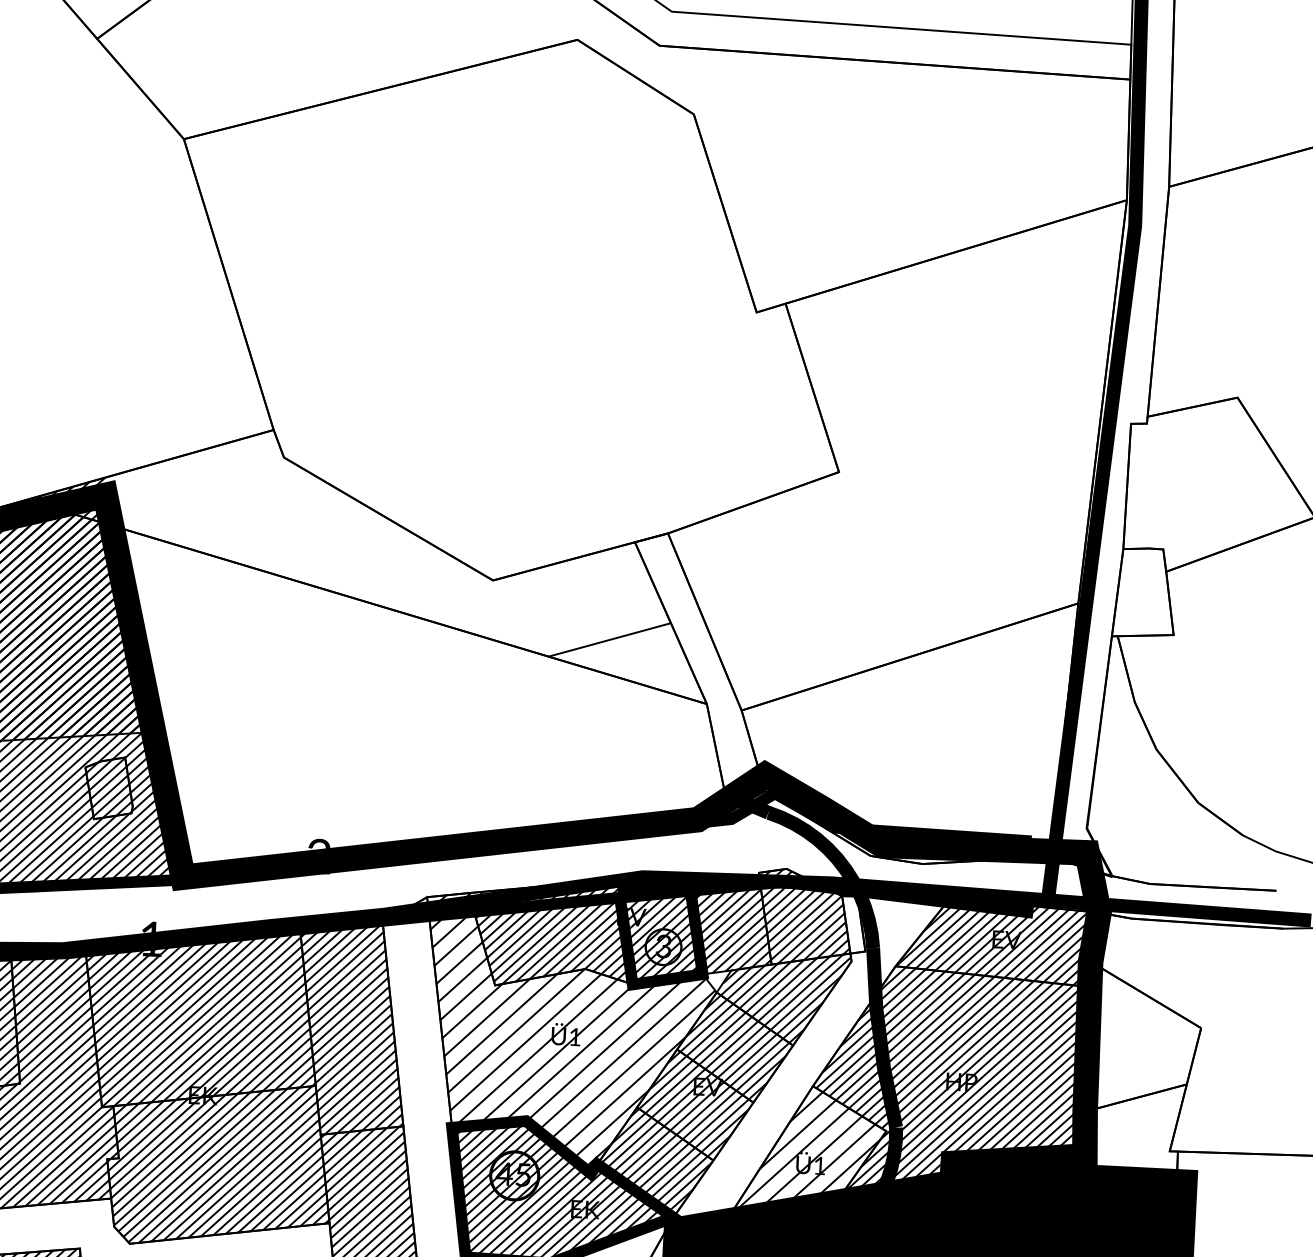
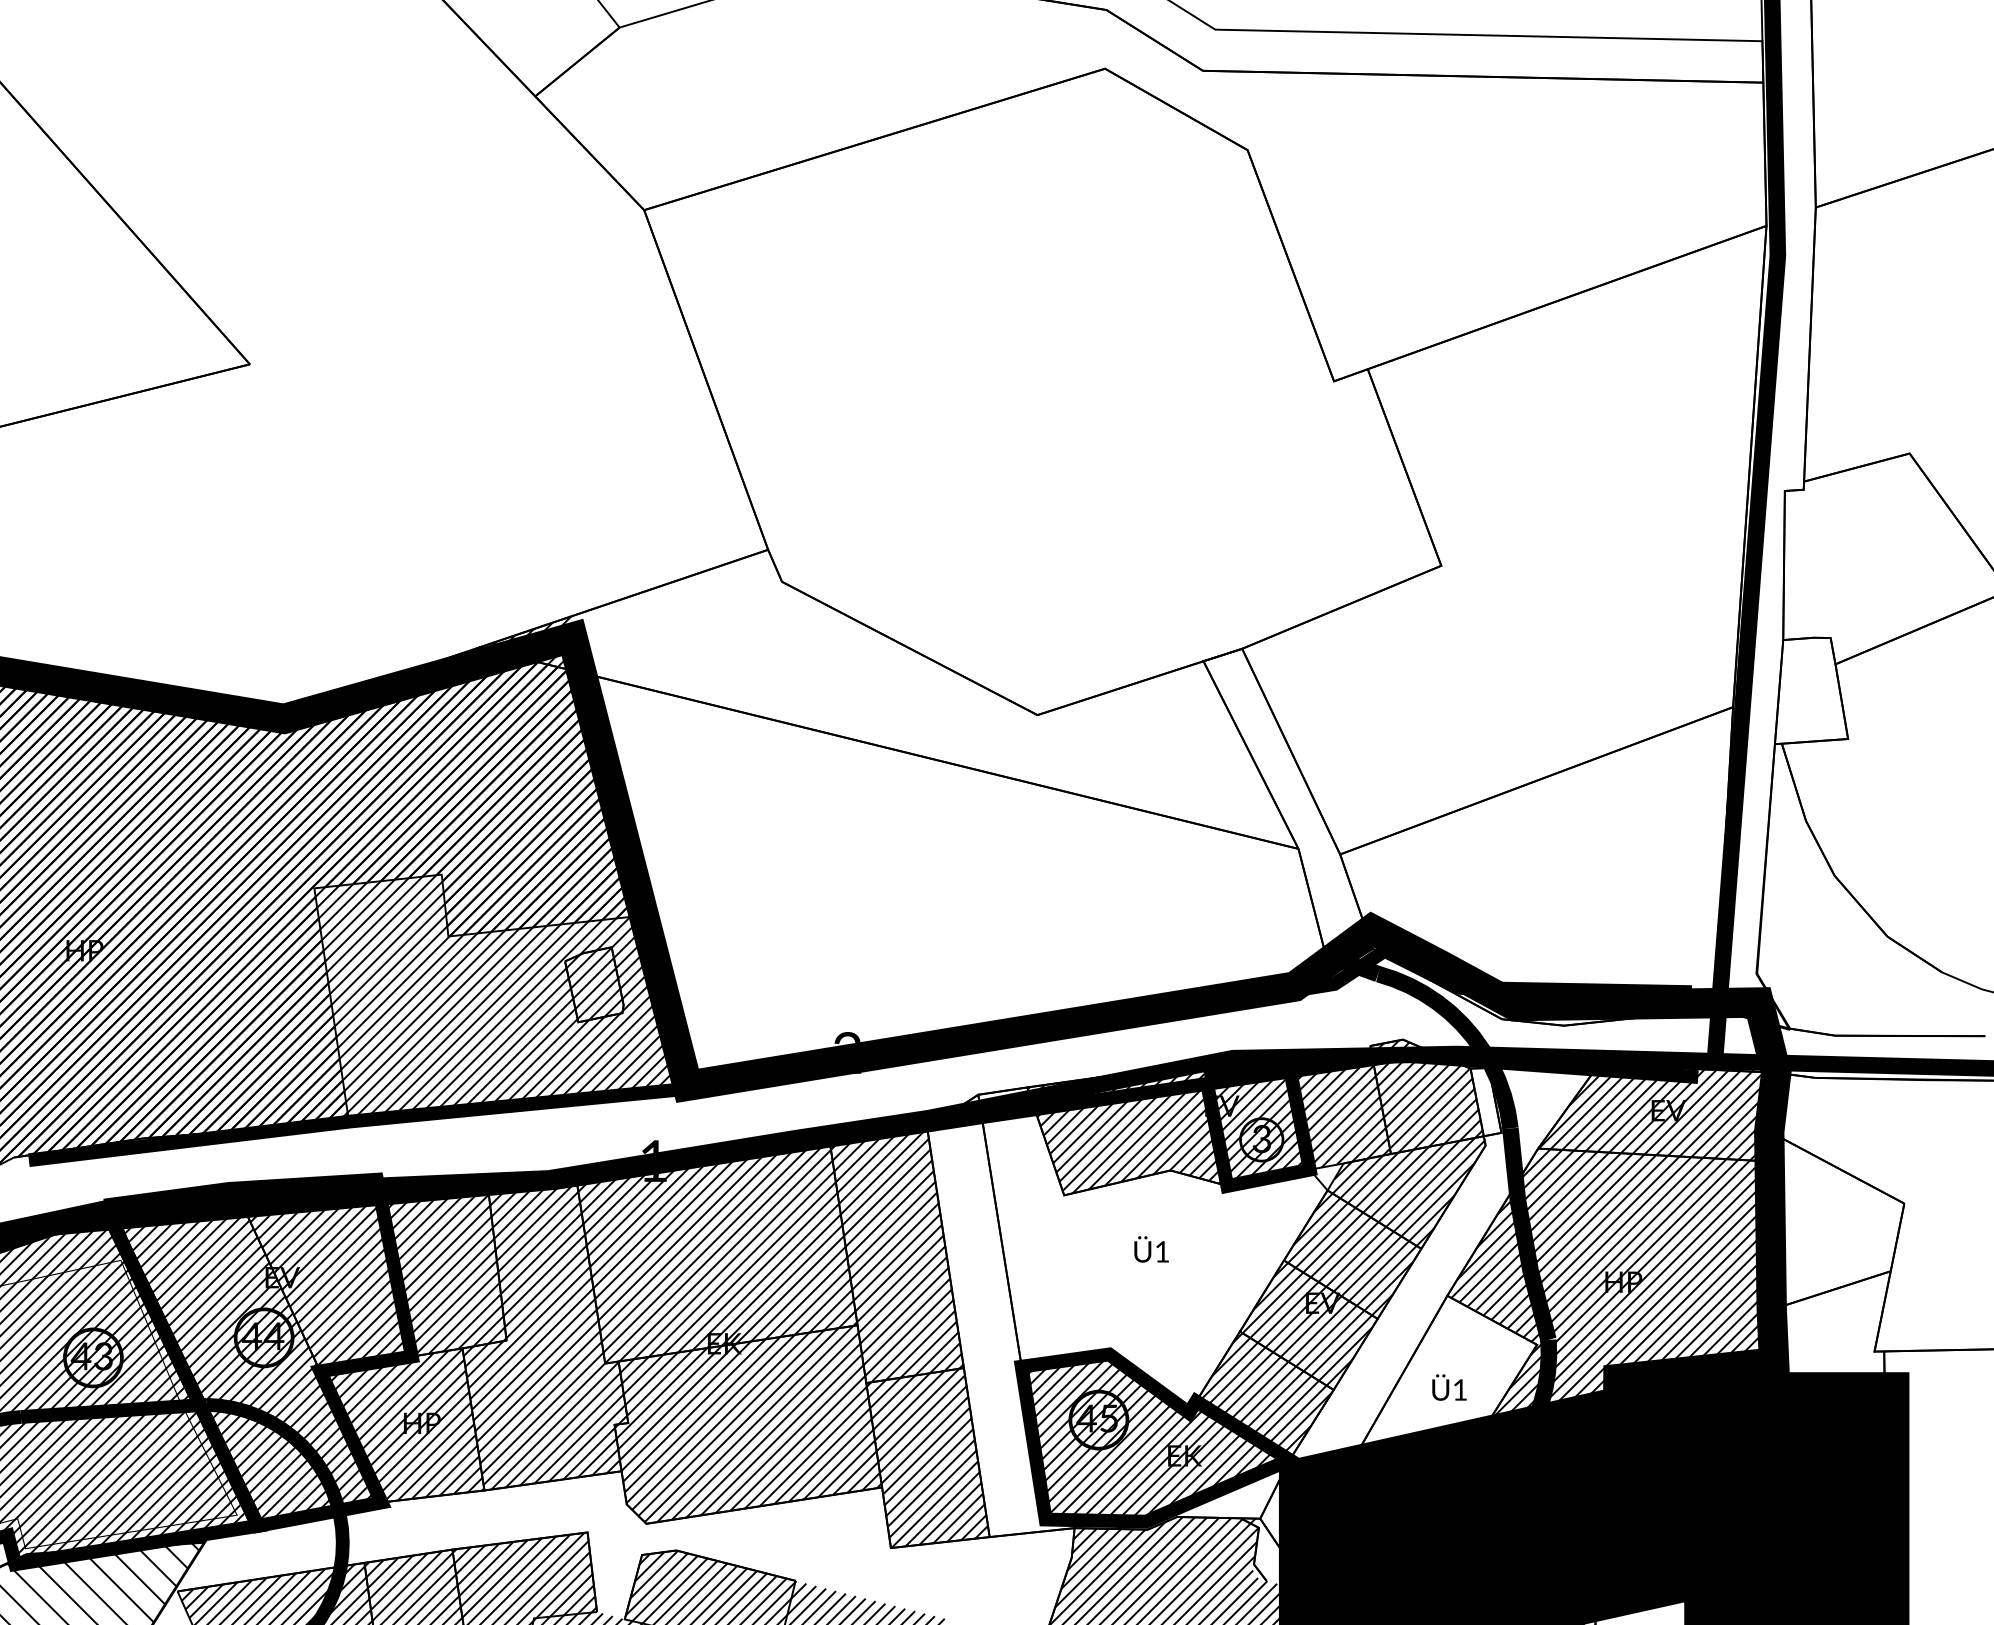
line: (609, 639) -> (1179, 778), removed
hatch: (567, 1033) -> (1152, 1248), removed
hatch: (808, 1163) -> (1446, 1387), removed

